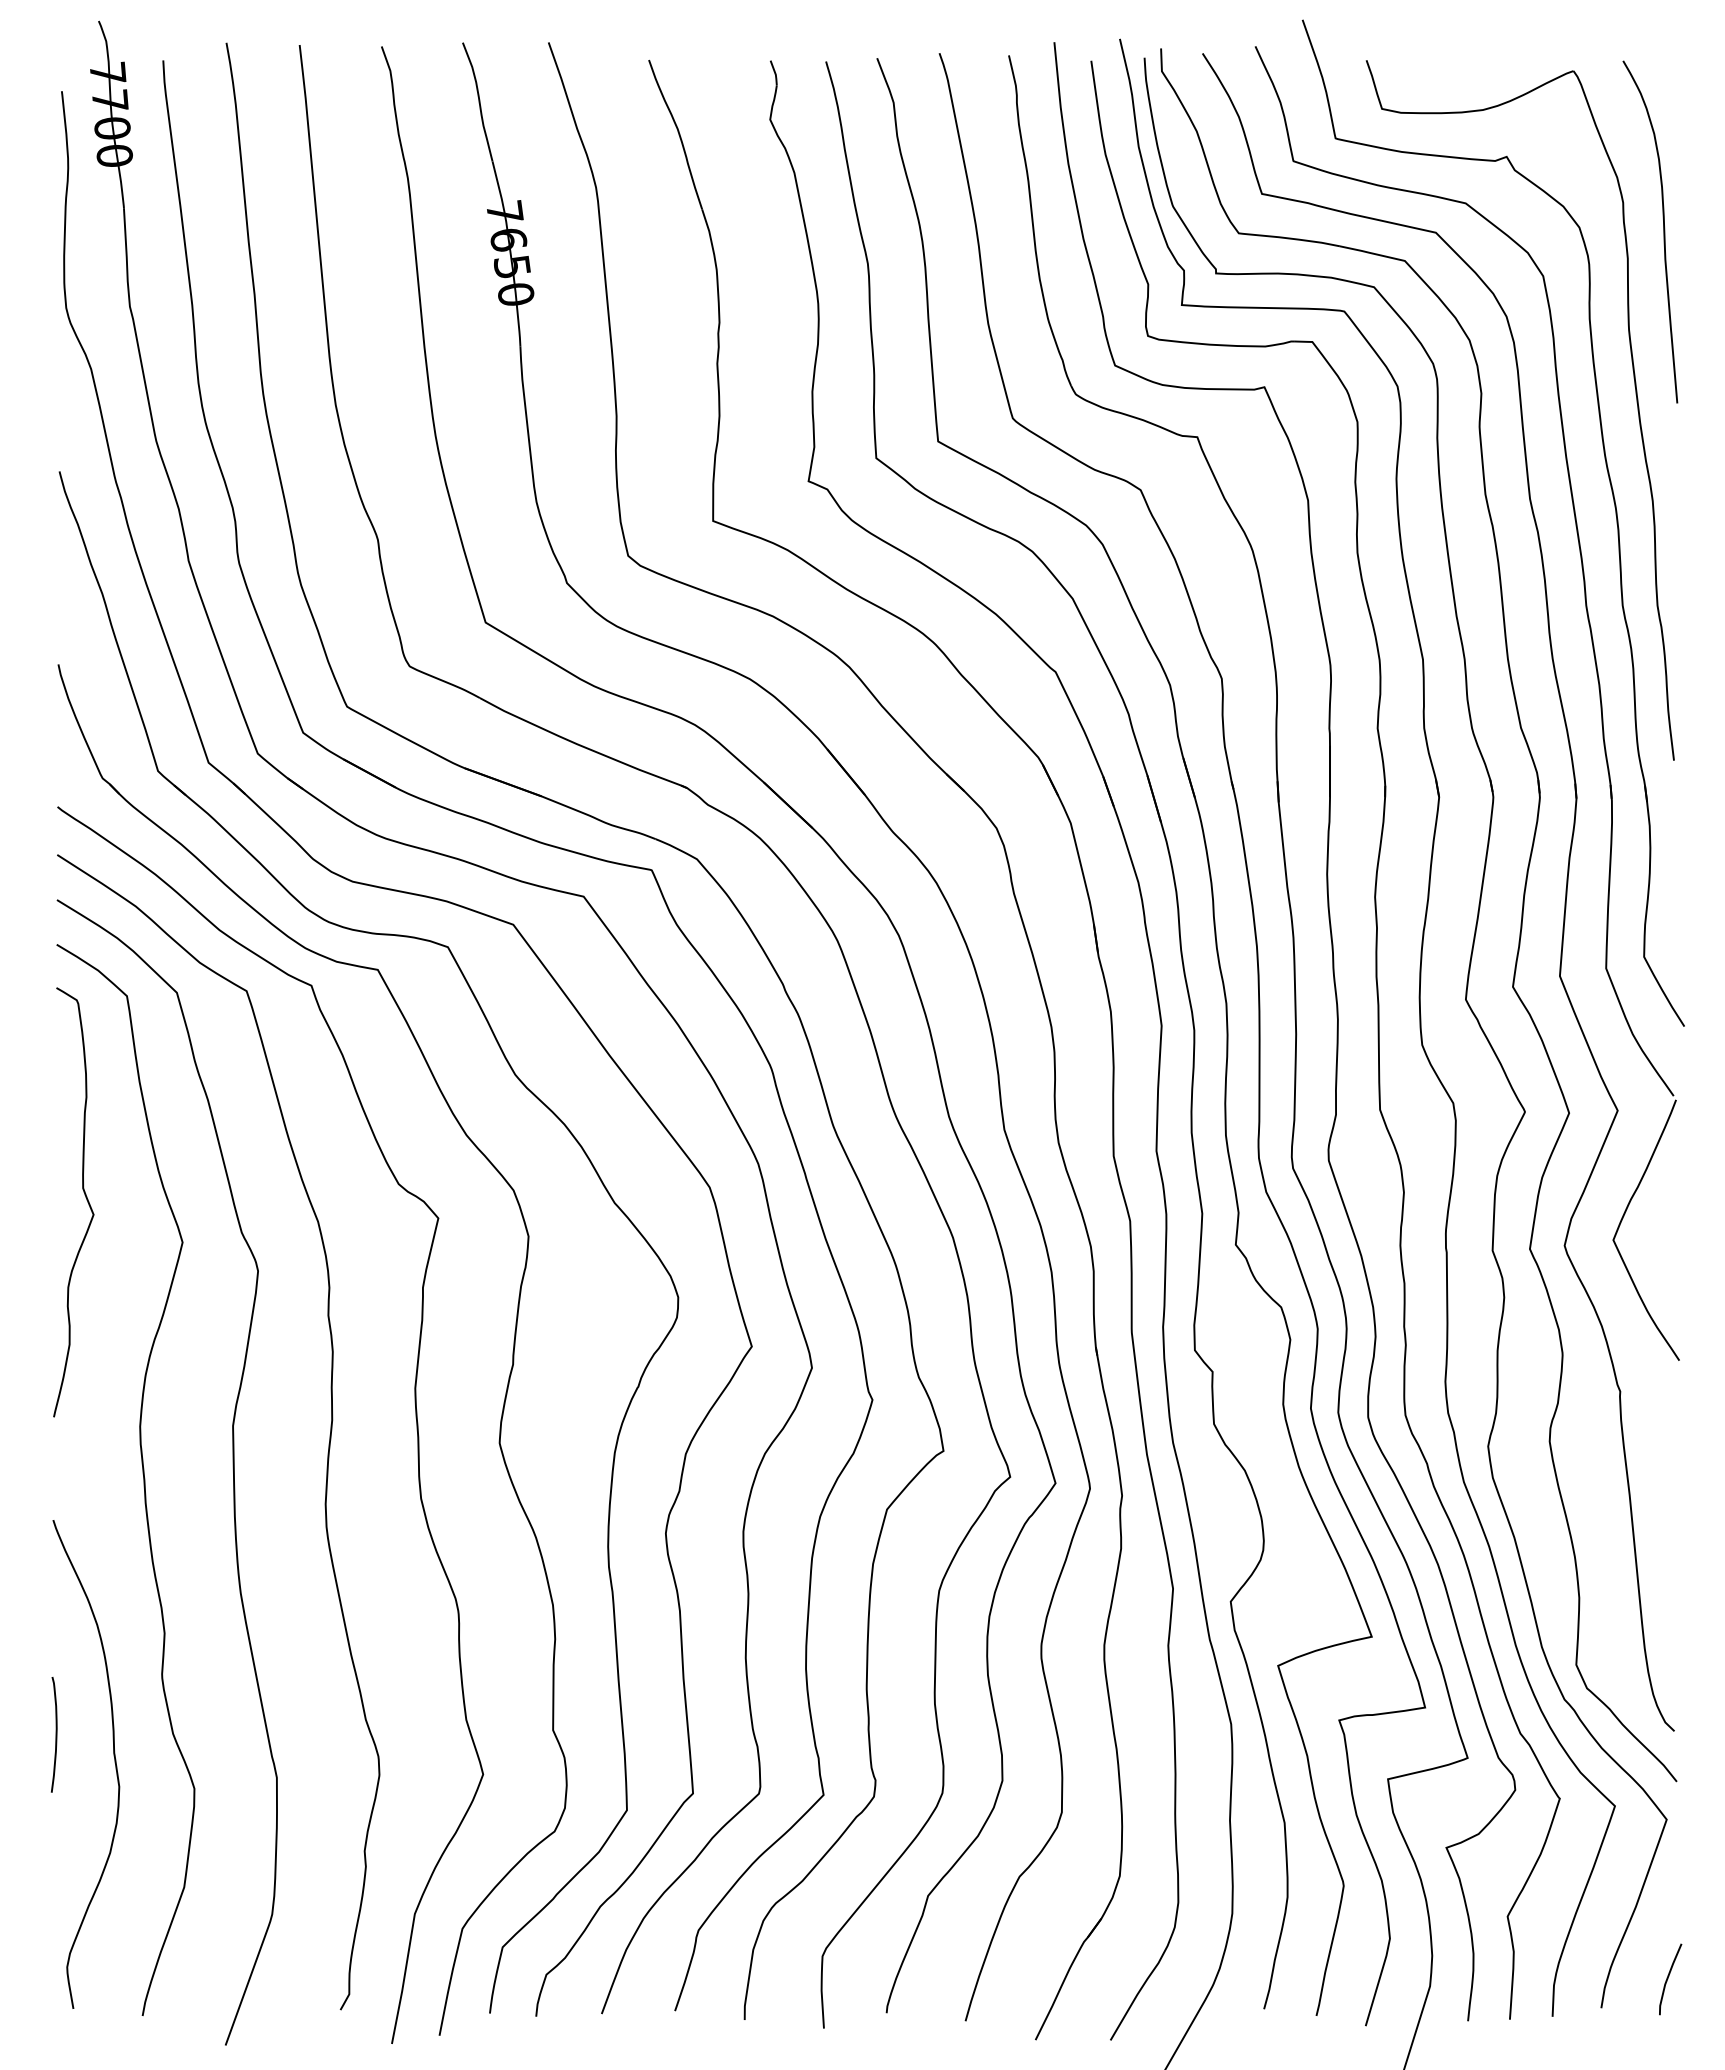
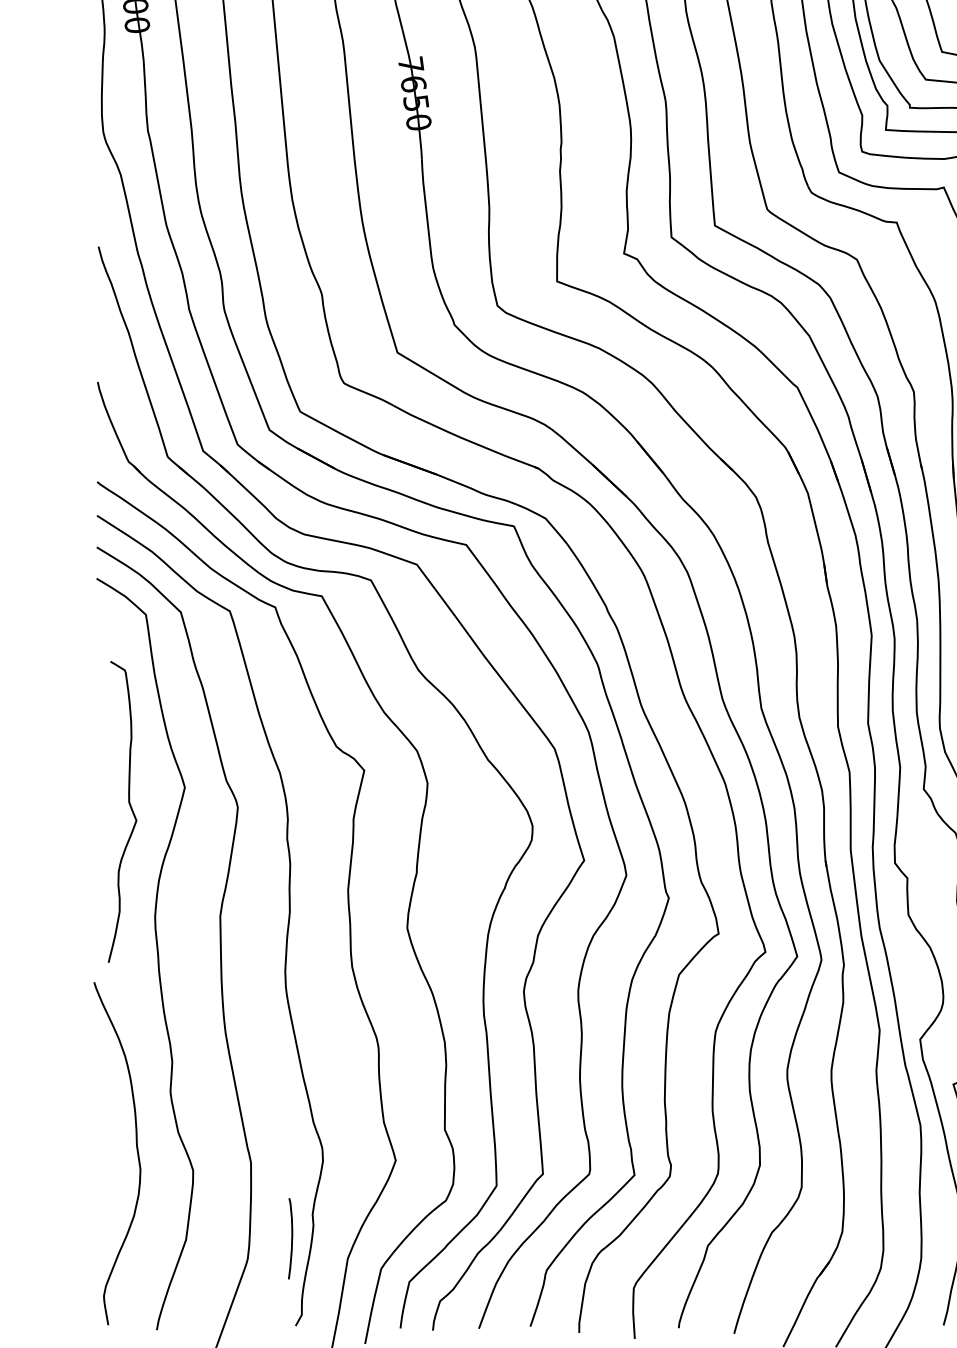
curve: (85, 1197) -> (130, 808), moved
curve: (55, 1734) -> (291, 1238), moved

